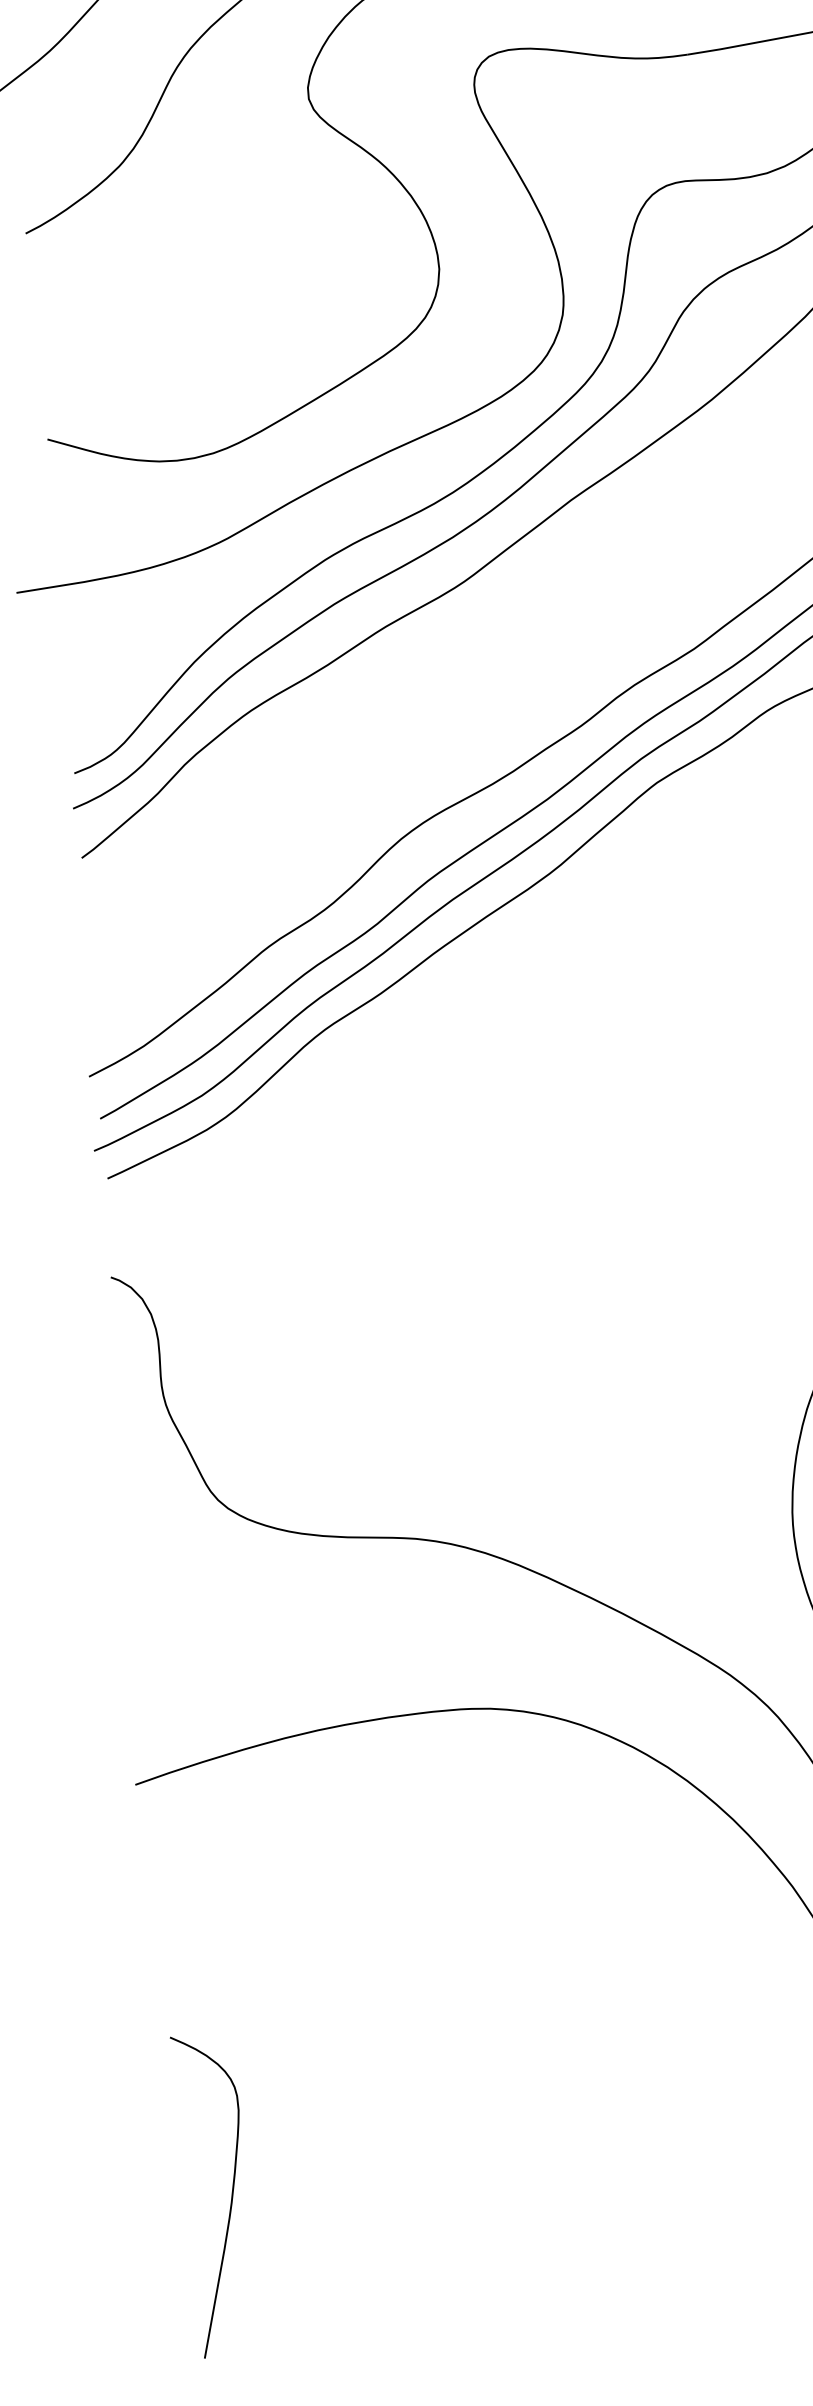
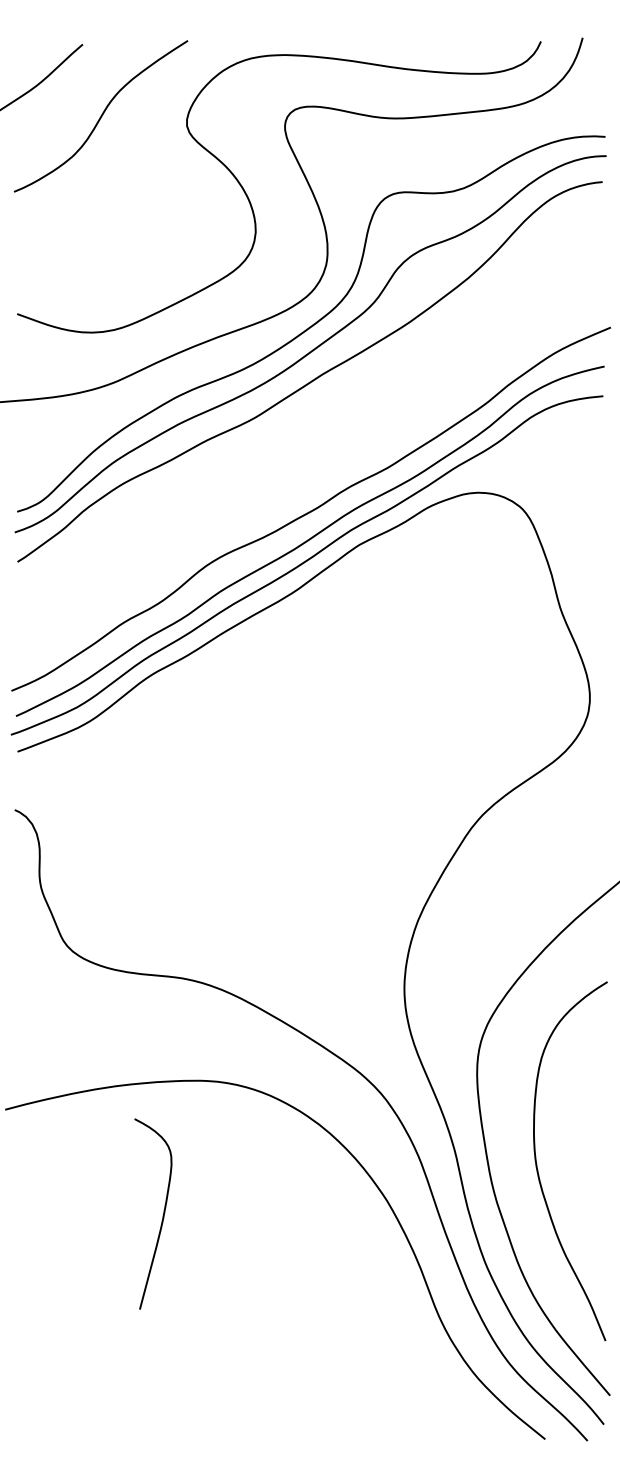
curve: (230, 2196) -> (162, 1215), moved

